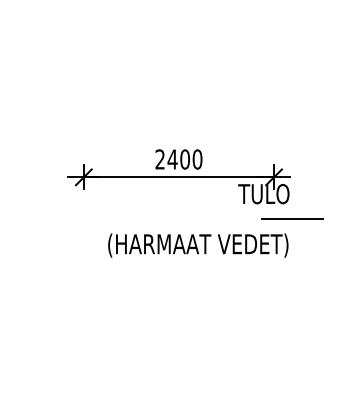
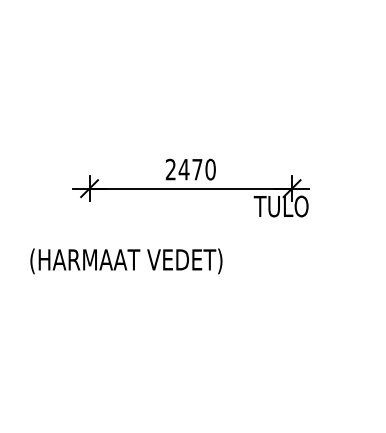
text: (185, 159) -> (197, 169), 2400 -> 2470
line: (292, 219) -> (311, 233), removed
text: (198, 245) -> (126, 261), moved

